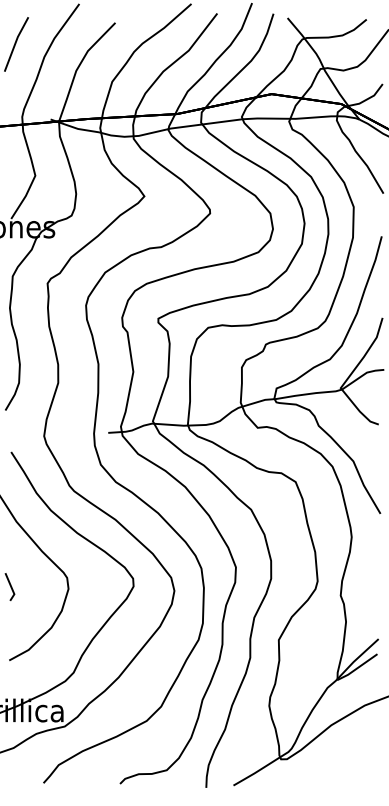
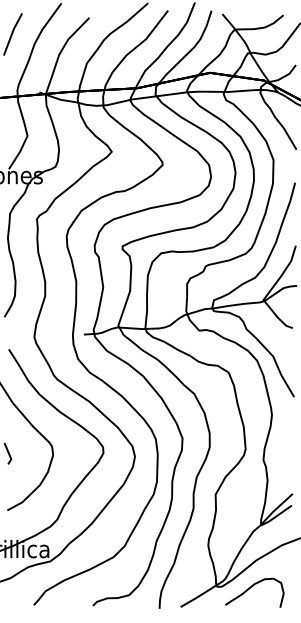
curve: (325, 760) -> (251, 587), added

